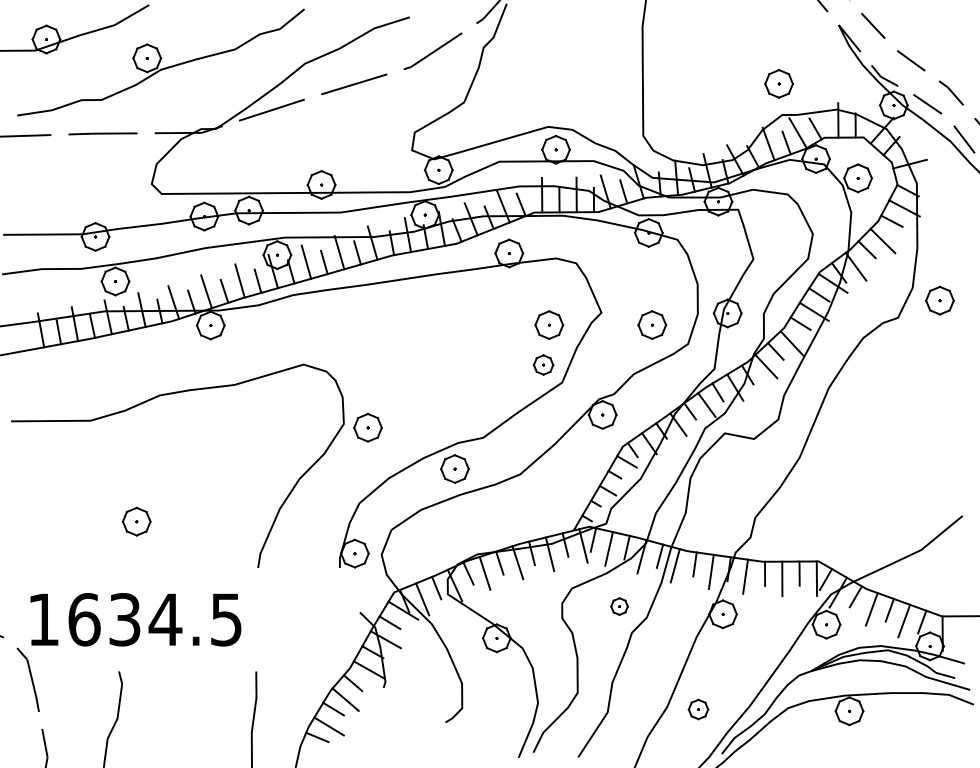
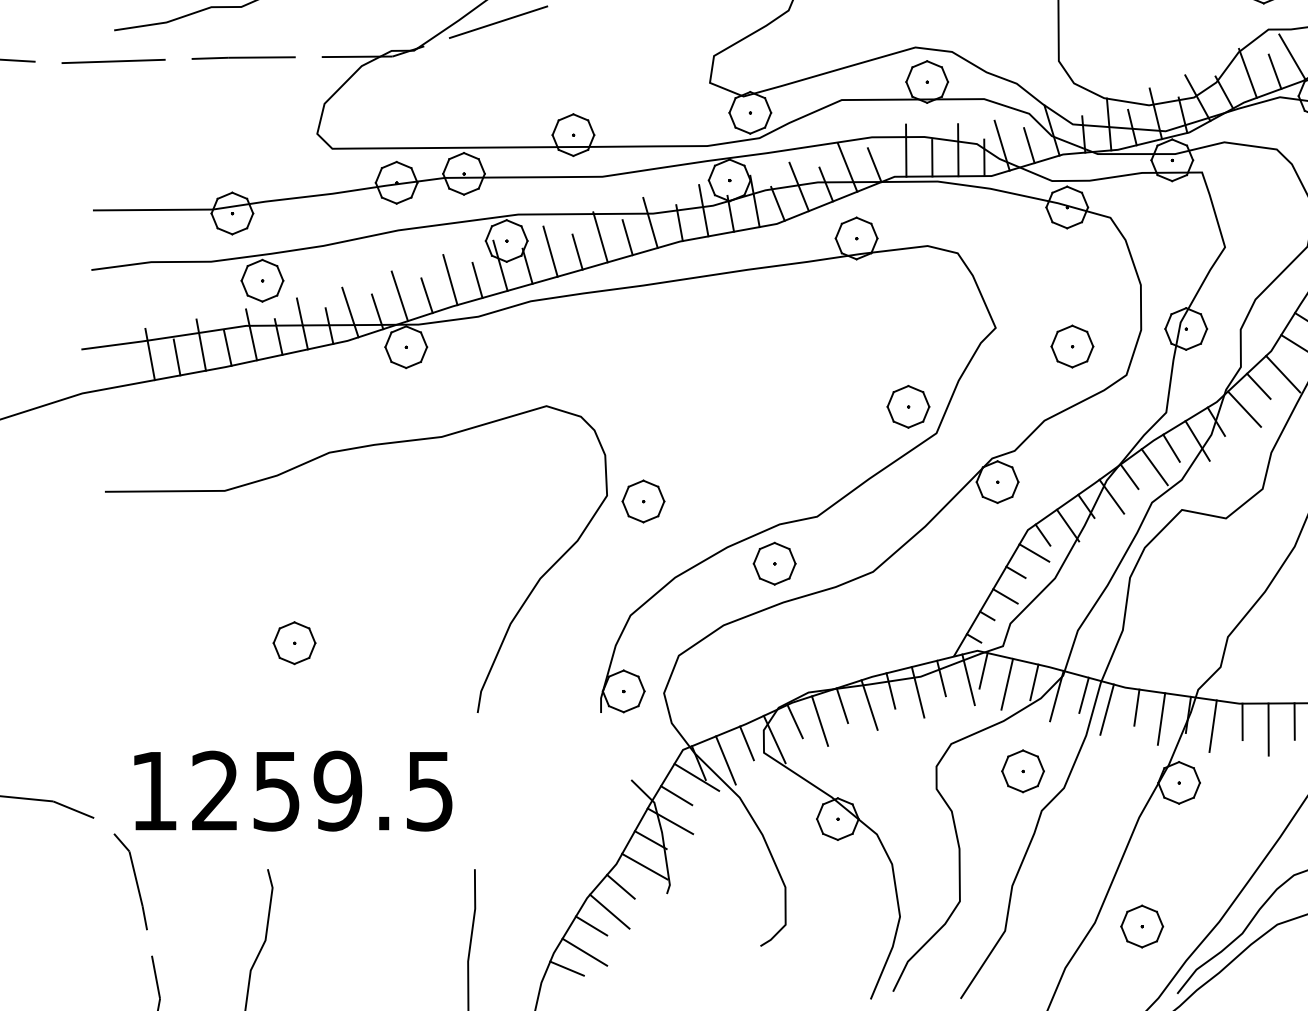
part: (549, 324) -> (917, 345), removed
part: (543, 364) -> (908, 406), size x1.43
part: (619, 606) -> (1022, 771), size x1.67
text: (125, 619) -> (277, 790), 1634.5 -> 1259.5
part: (698, 709) -> (1142, 926), size x1.43

